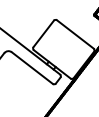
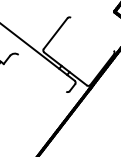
line: (75, 33) -> (92, 33), removed
line: (32, 67) -> (42, 72), removed

